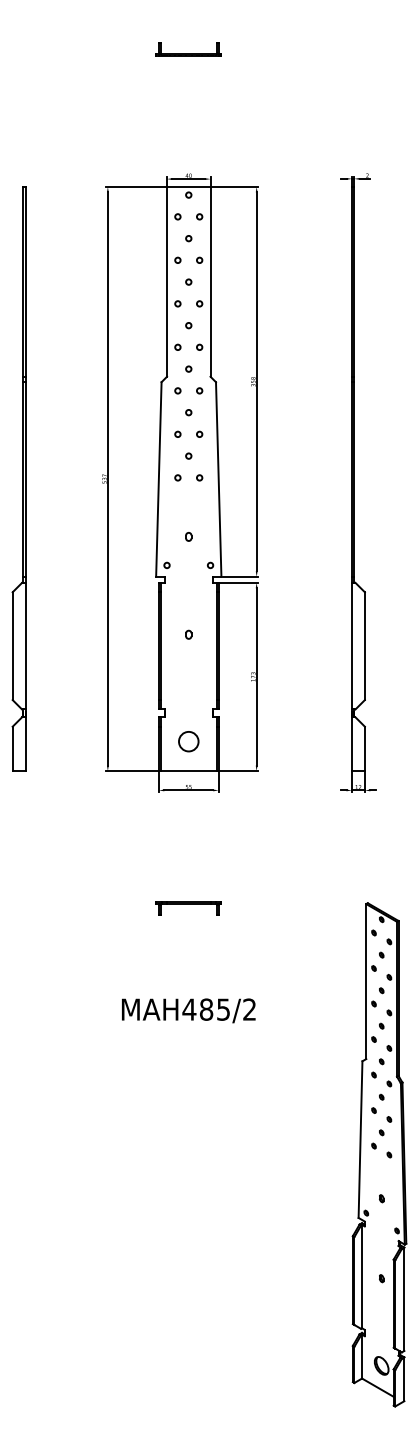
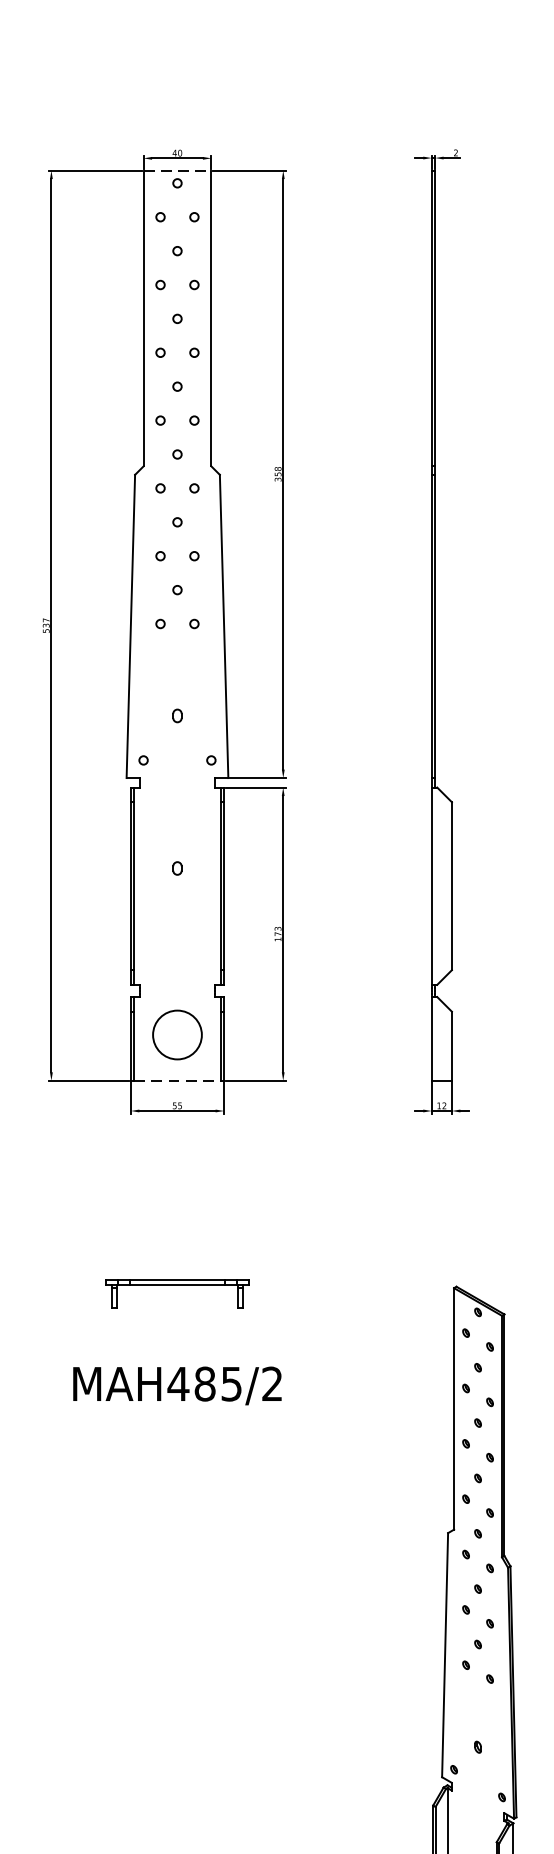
line: (188, 186) -> (177, 169), solid -> dashed
circle: (188, 741) -> (177, 1034), size x1.6
line: (188, 771) -> (177, 1081), solid -> dashed
part: (188, 908) -> (177, 1294), size x1.4
text: (188, 1010) -> (177, 1385), moved

